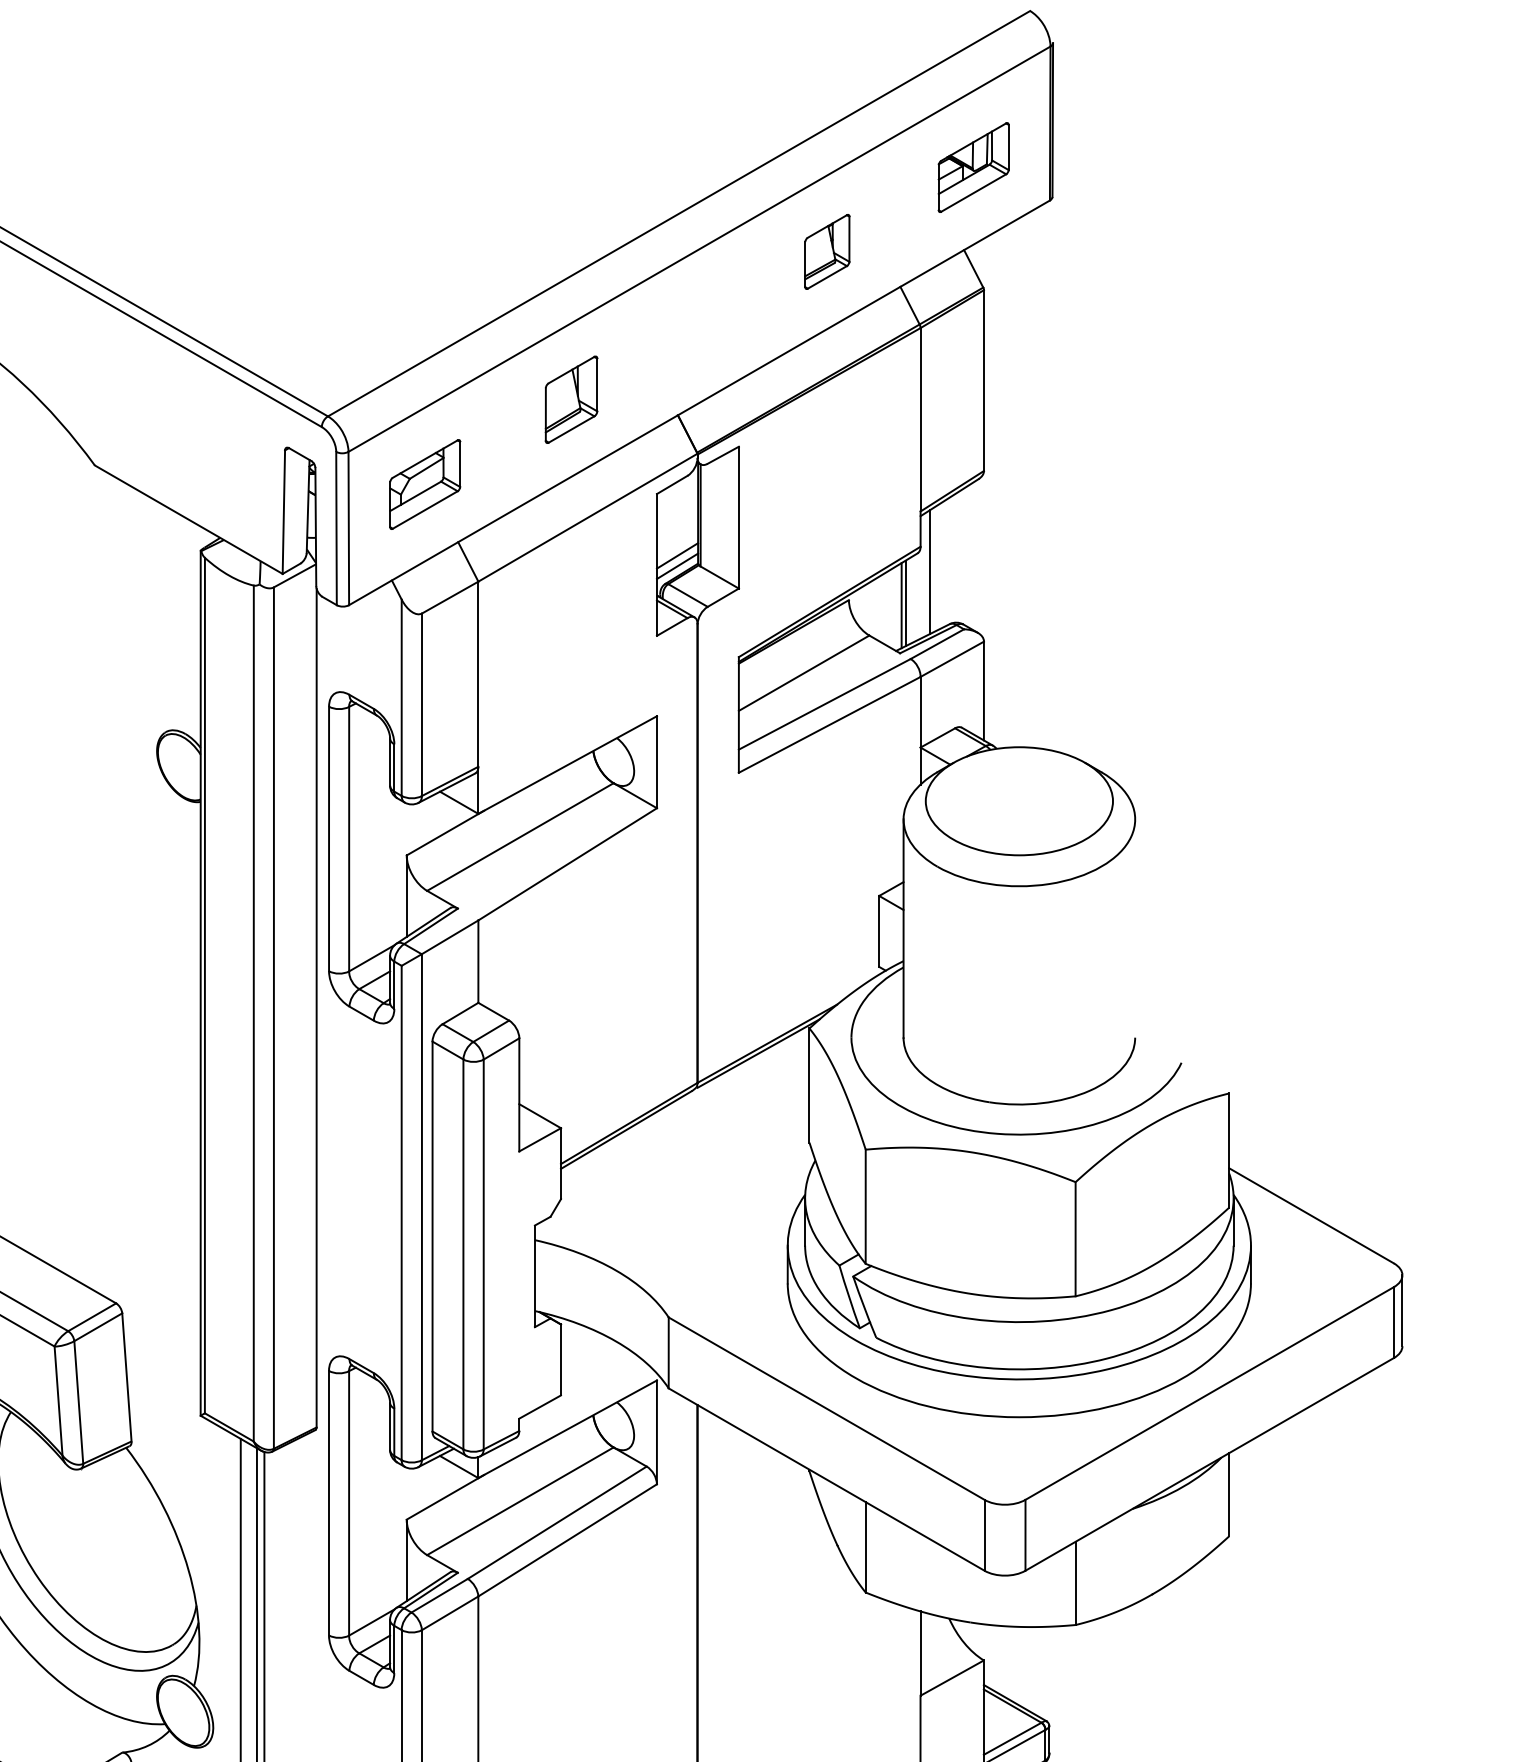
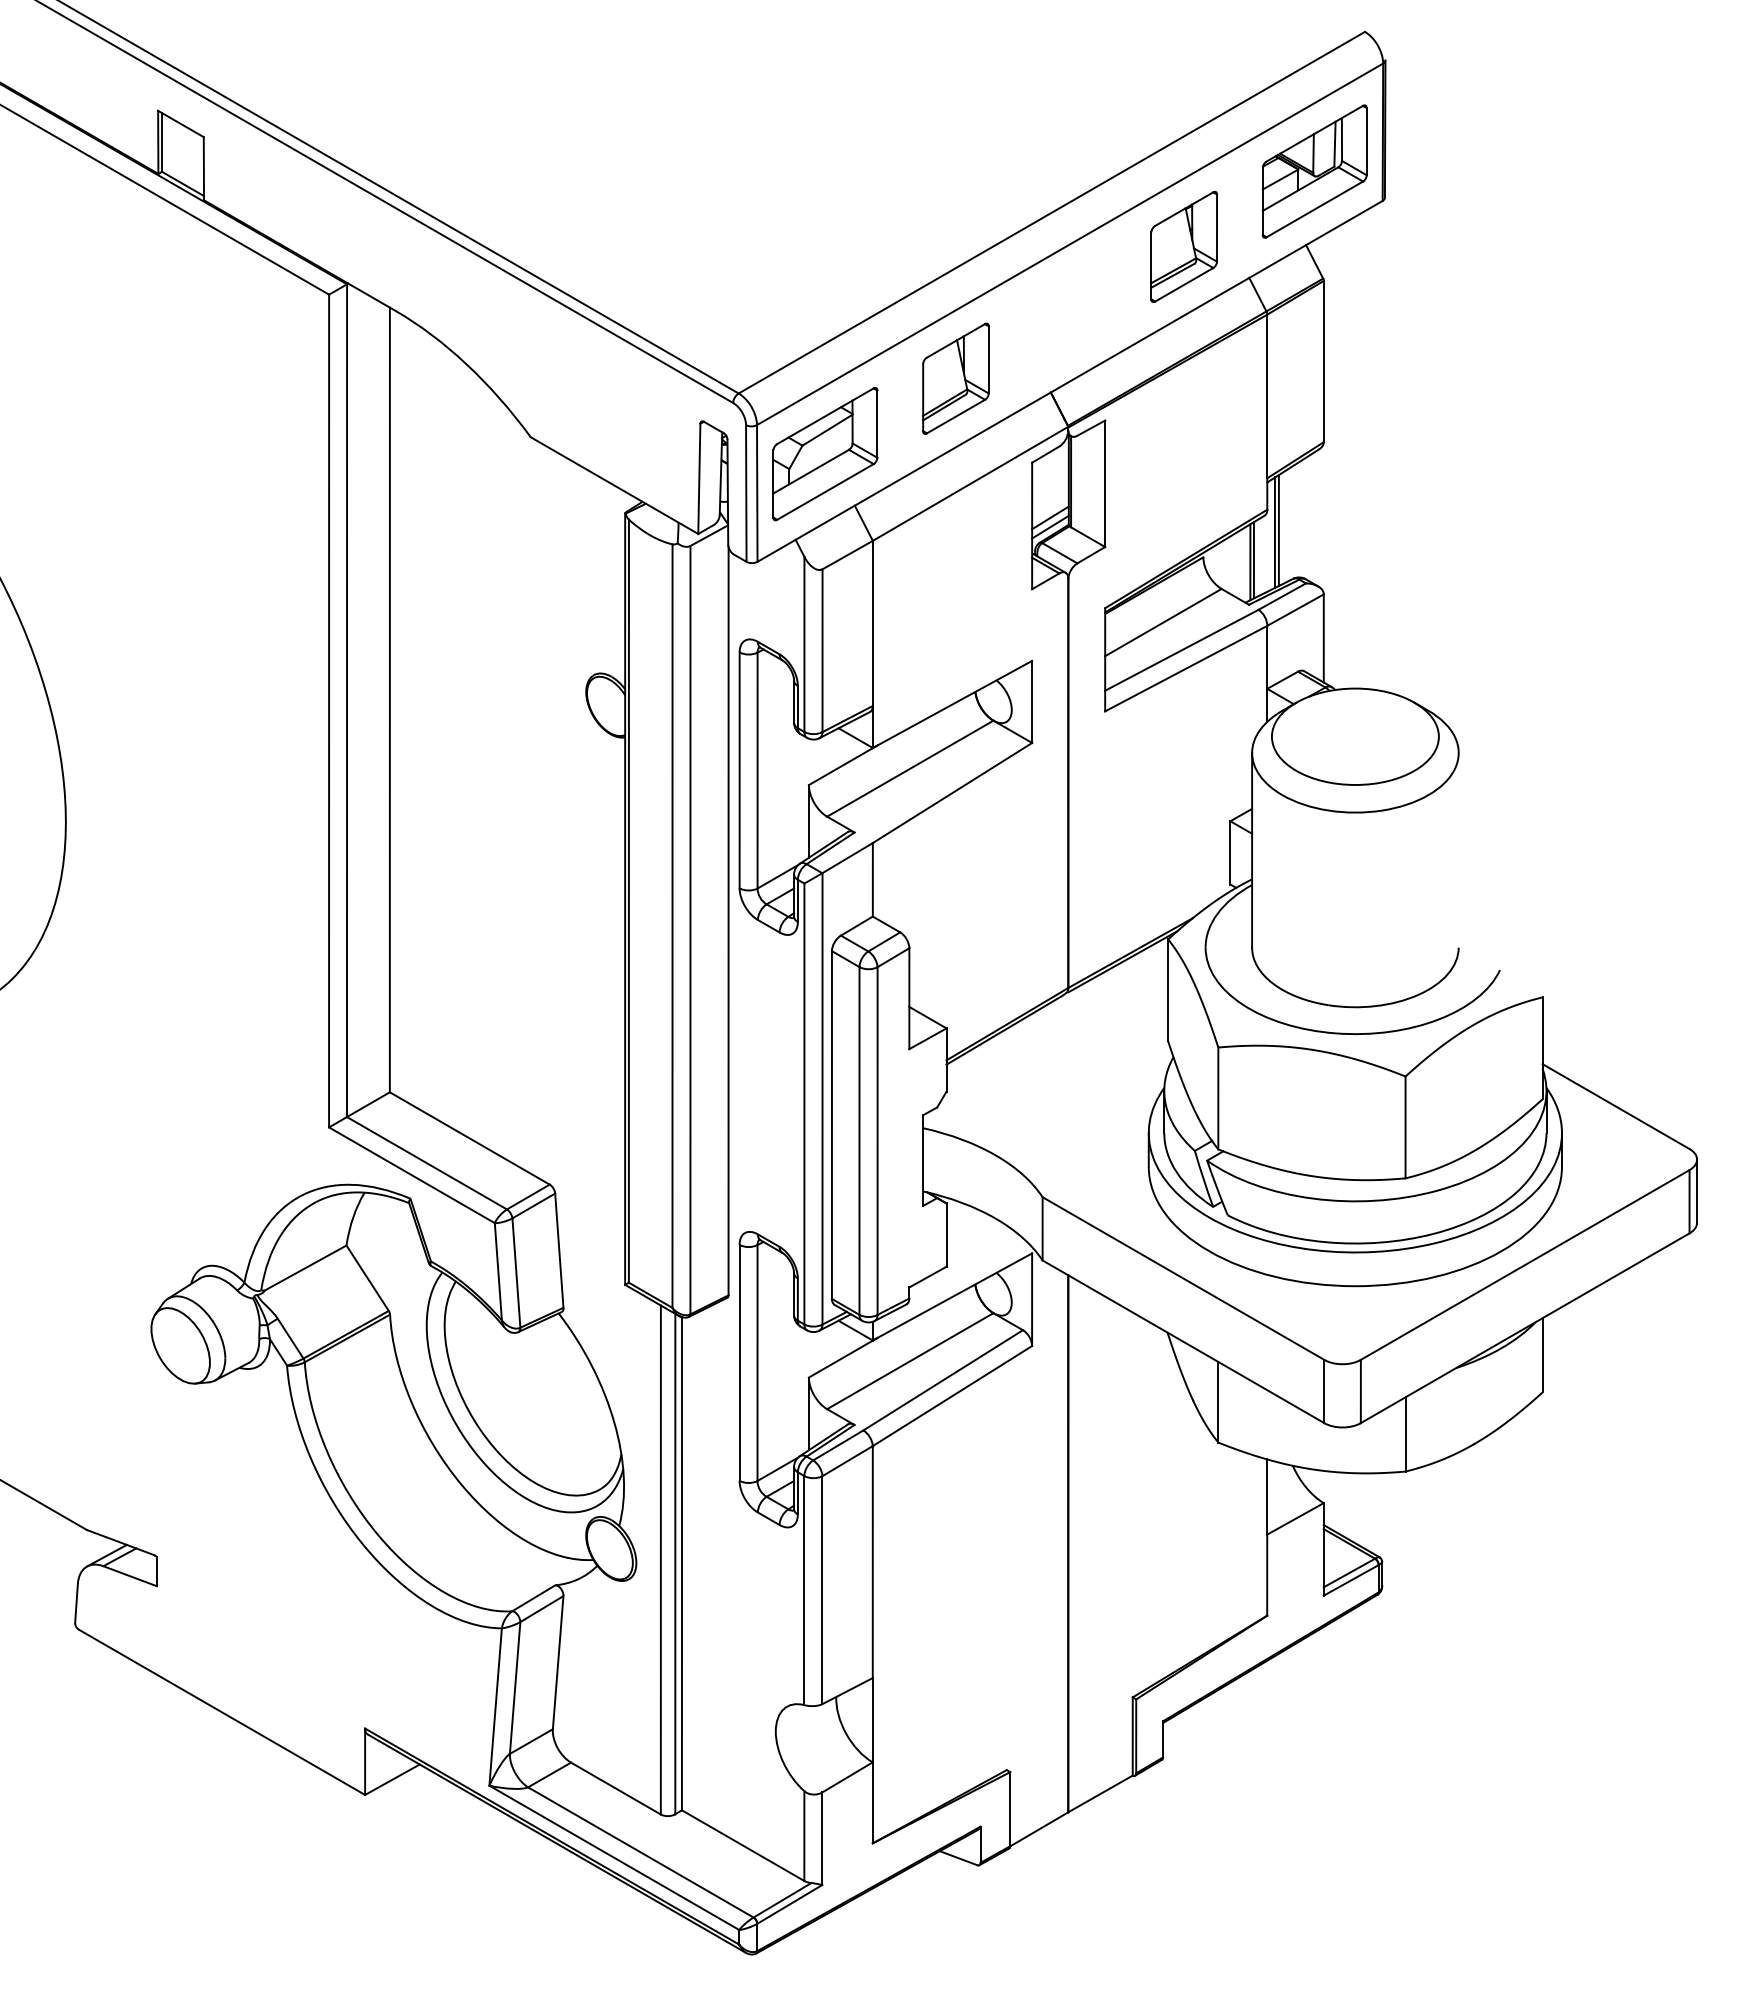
part: (973, 167) -> (1314, 171), size x1.67
part: (826, 251) -> (1183, 246), size x1.67
part: (571, 399) -> (955, 378), size x1.43
part: (425, 484) -> (825, 454), size x1.67
line: (933, 570) -> (1278, 530), added

